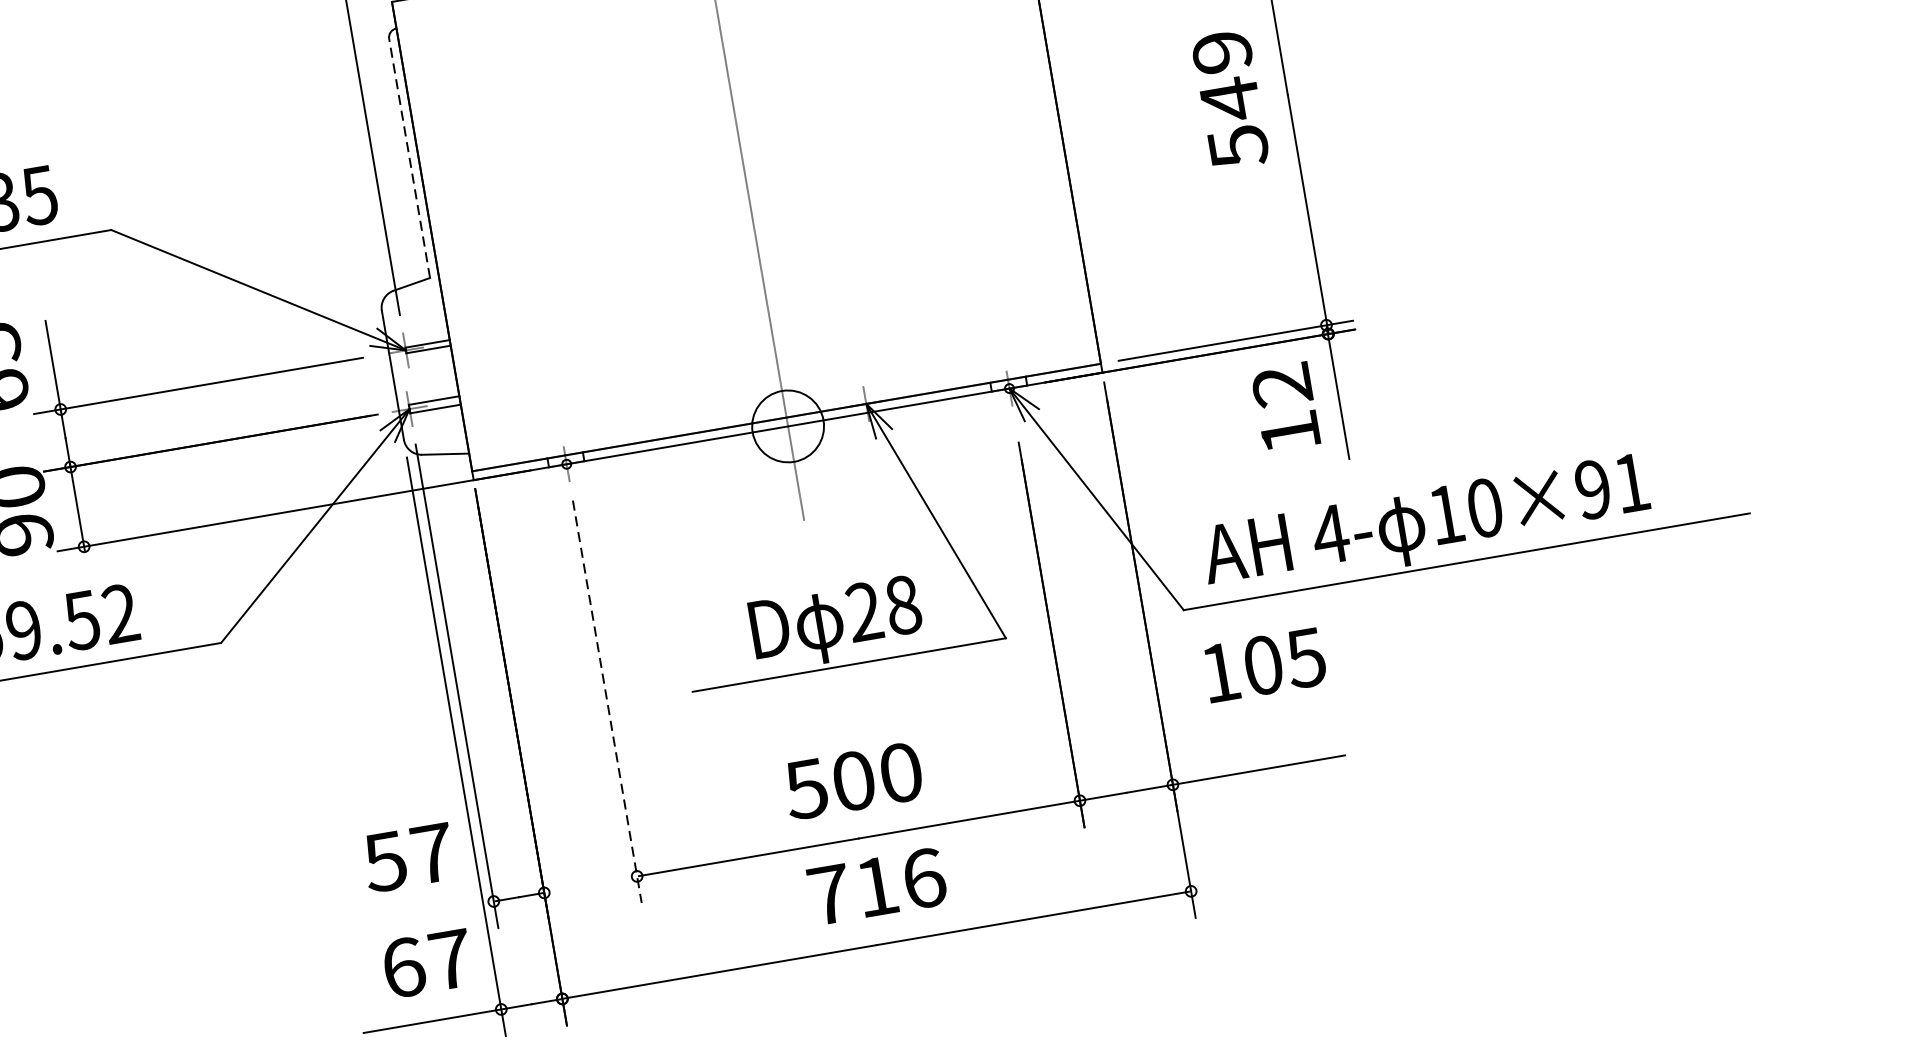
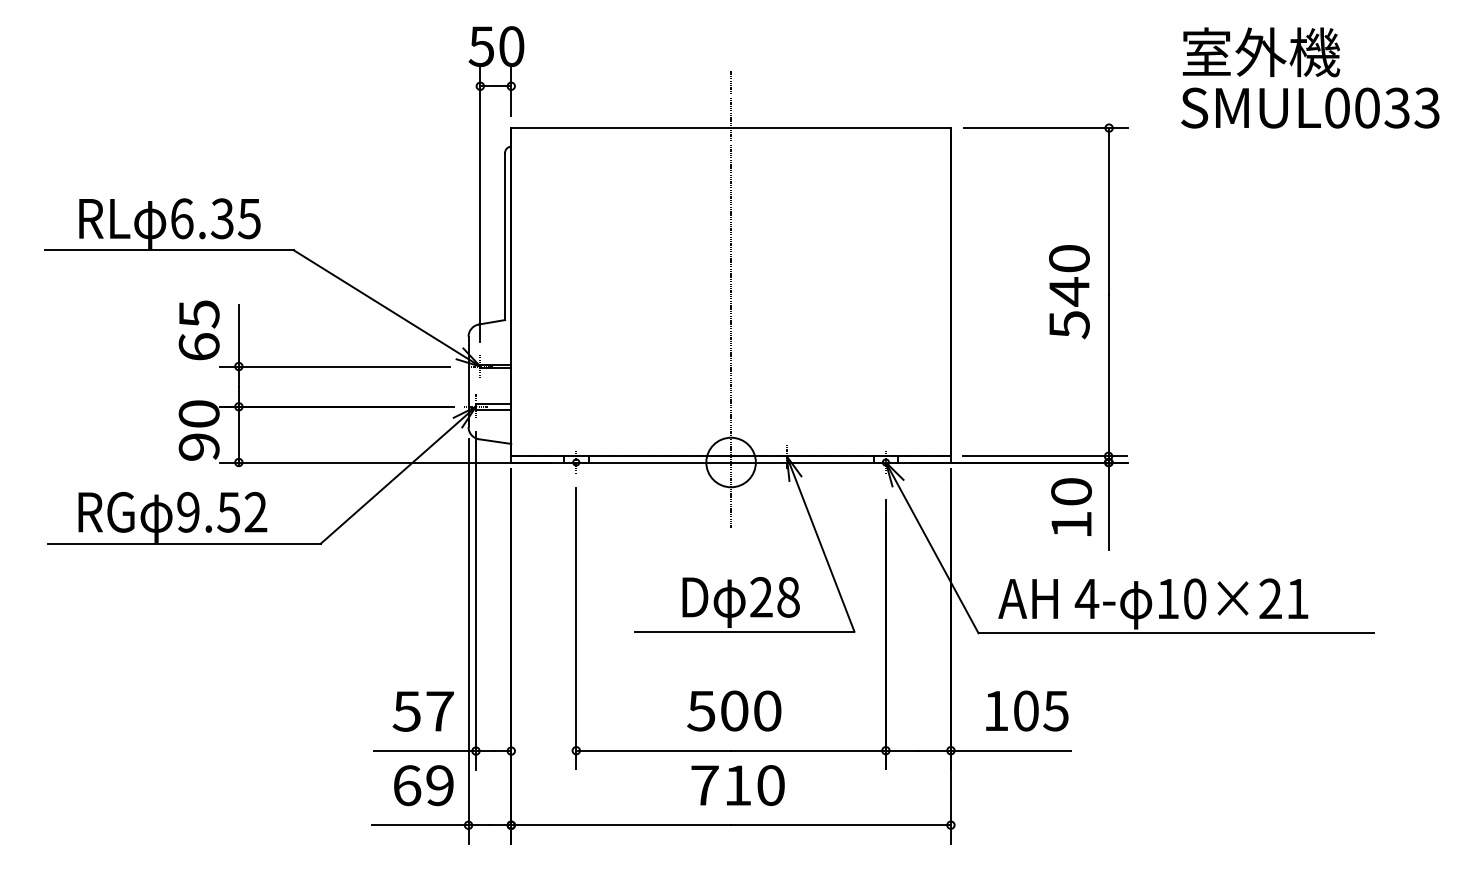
text: (1222, 51) -> (1069, 258), 549 -> 540
line: (410, 158) -> (505, 236), dashed -> solid
text: (1282, 384) -> (1071, 491), 12 -> 10
text: (1593, 490) -> (1270, 599), 10×91 -> 10×21
text: (1265, 664) -> (1027, 710), moved
line: (607, 701) -> (576, 628), dashed -> solid
text: (924, 878) -> (771, 785), 716 -> 710
line: (418, 914) -> (423, 751), added
text: (450, 959) -> (439, 785), 67 -> 69

